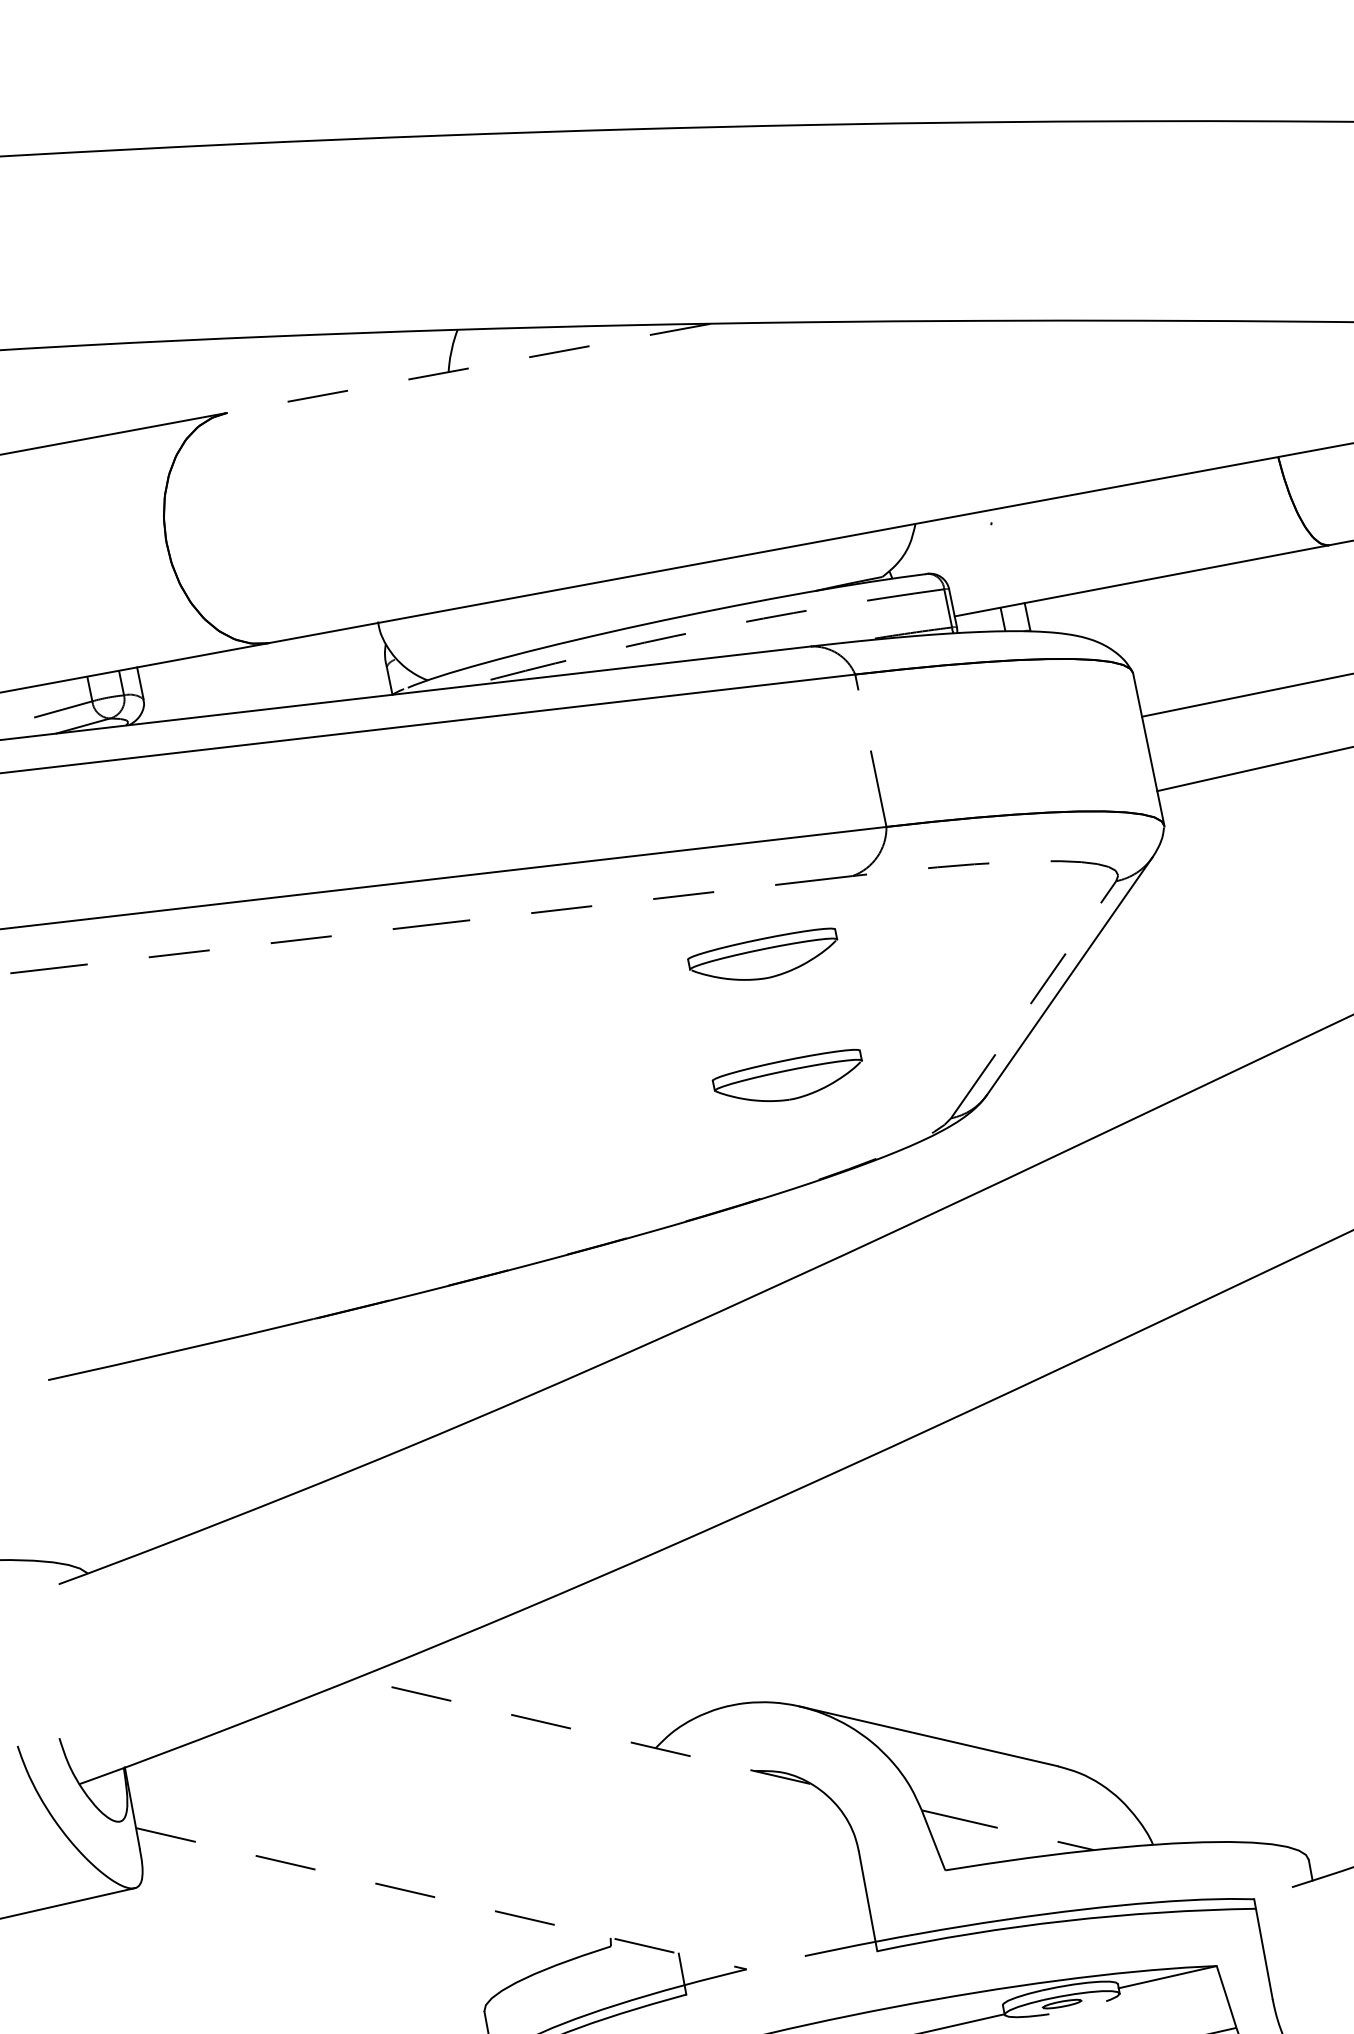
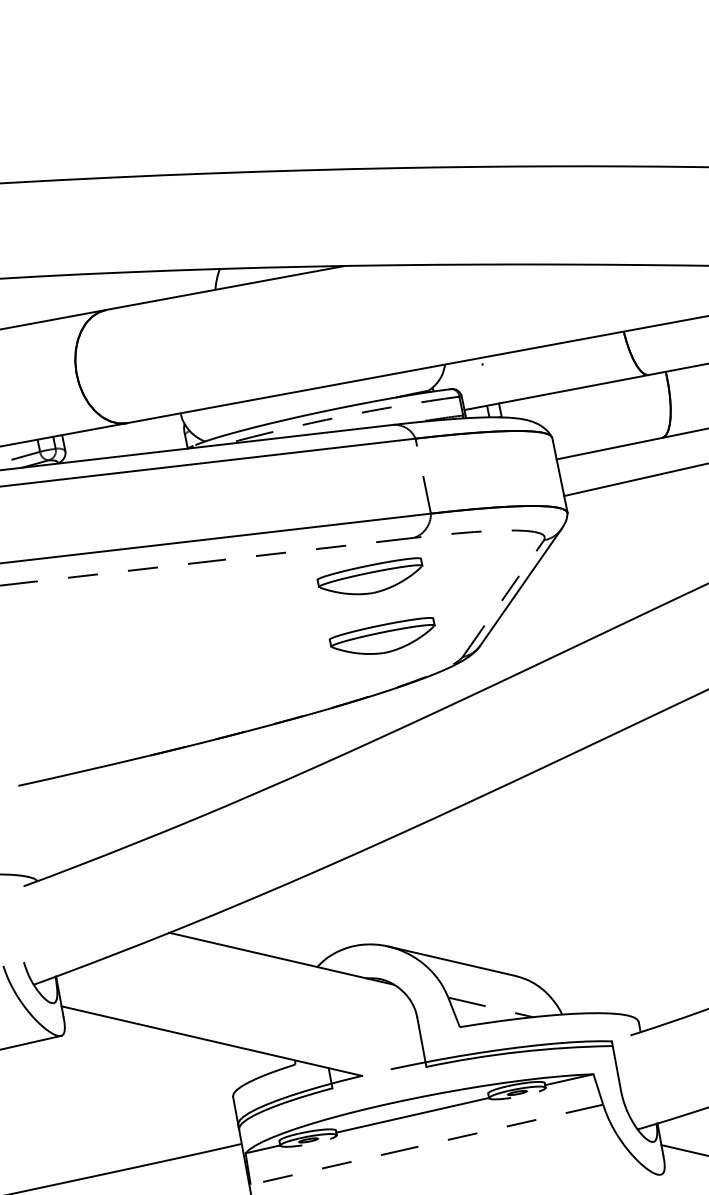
line: (469, 369) -> (225, 288), dashed -> solid
part: (761, 954) -> (369, 576), size x1.43
part: (786, 1074) -> (381, 635), size x1.43
line: (582, 1730) -> (281, 958), dashed -> solid
line: (442, 1899) -> (212, 1041), dashed -> solid

